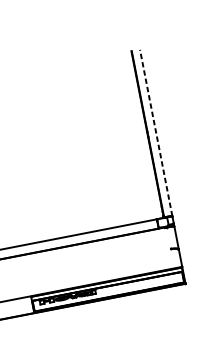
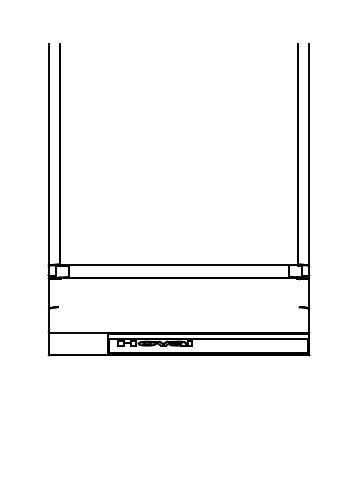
line: (156, 132) -> (309, 154), dashed -> solid

